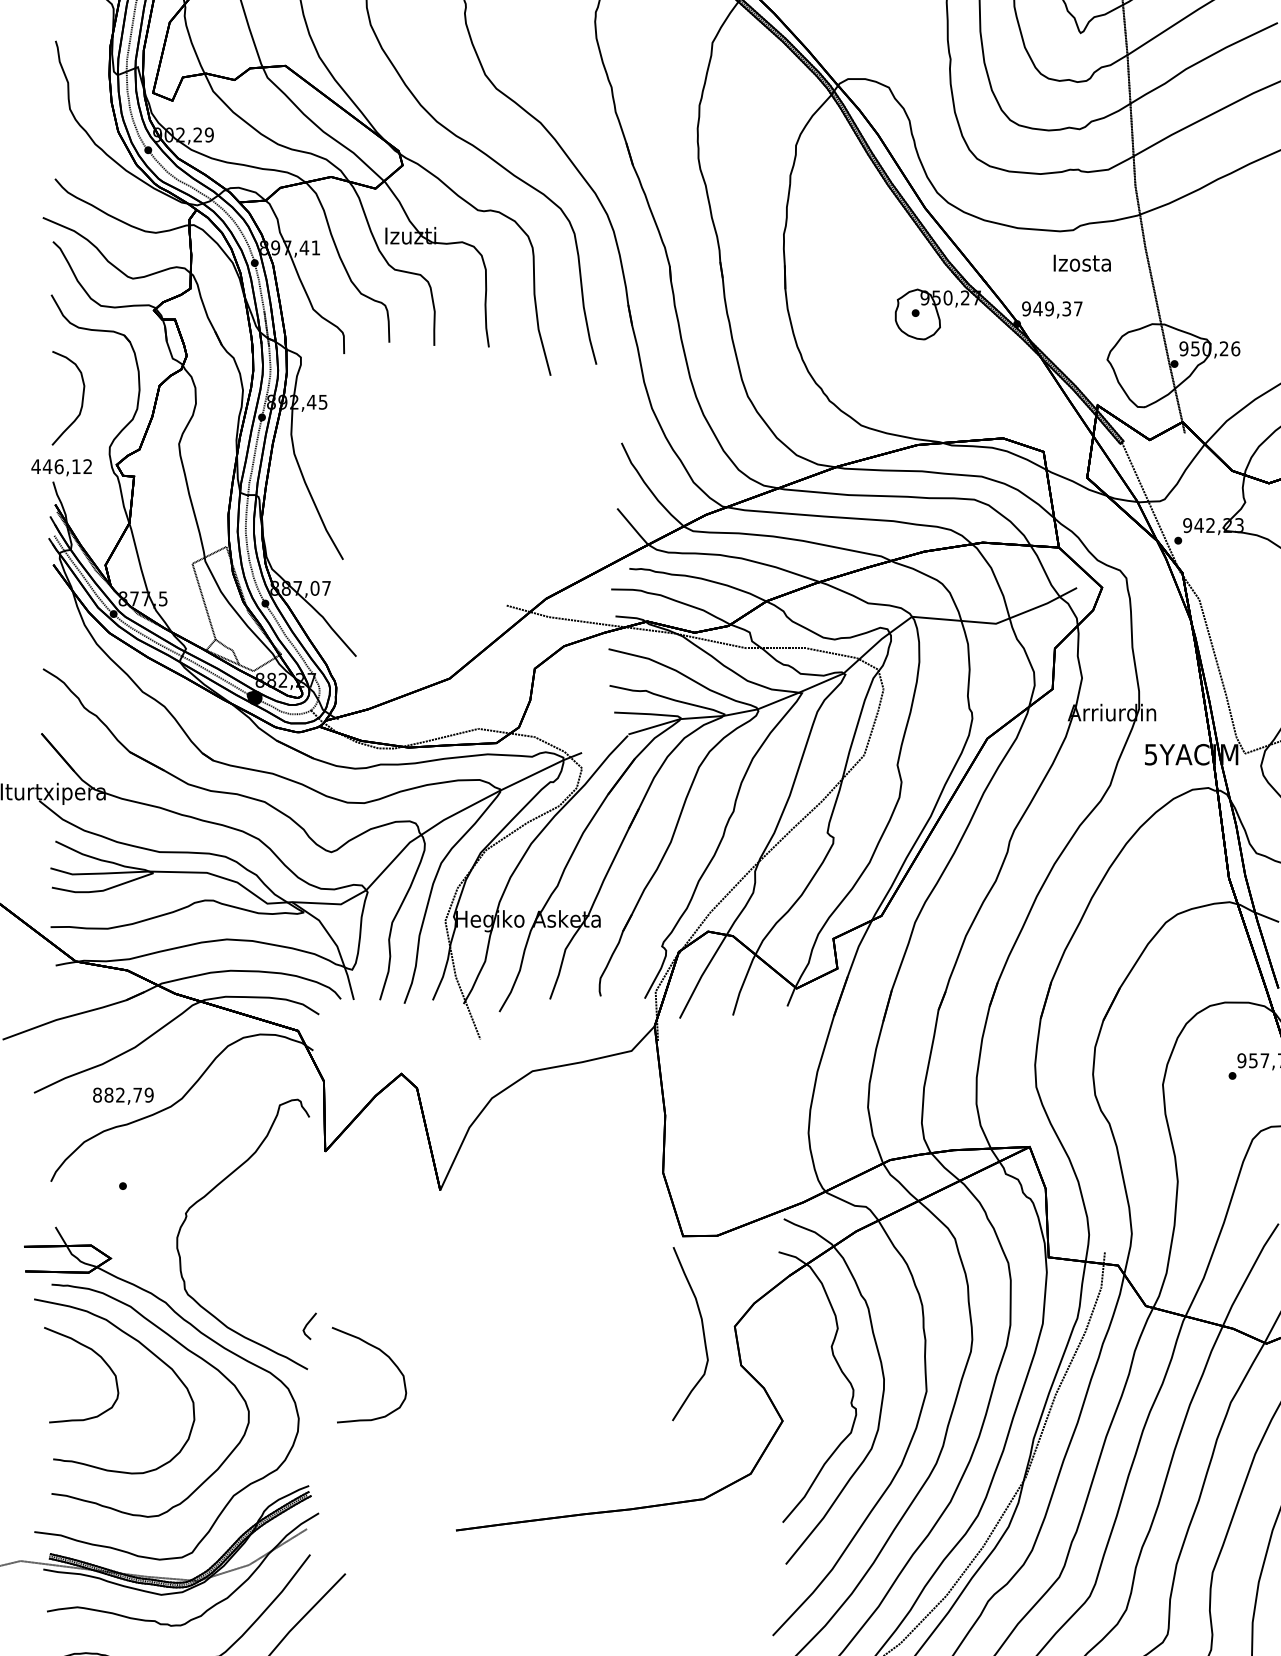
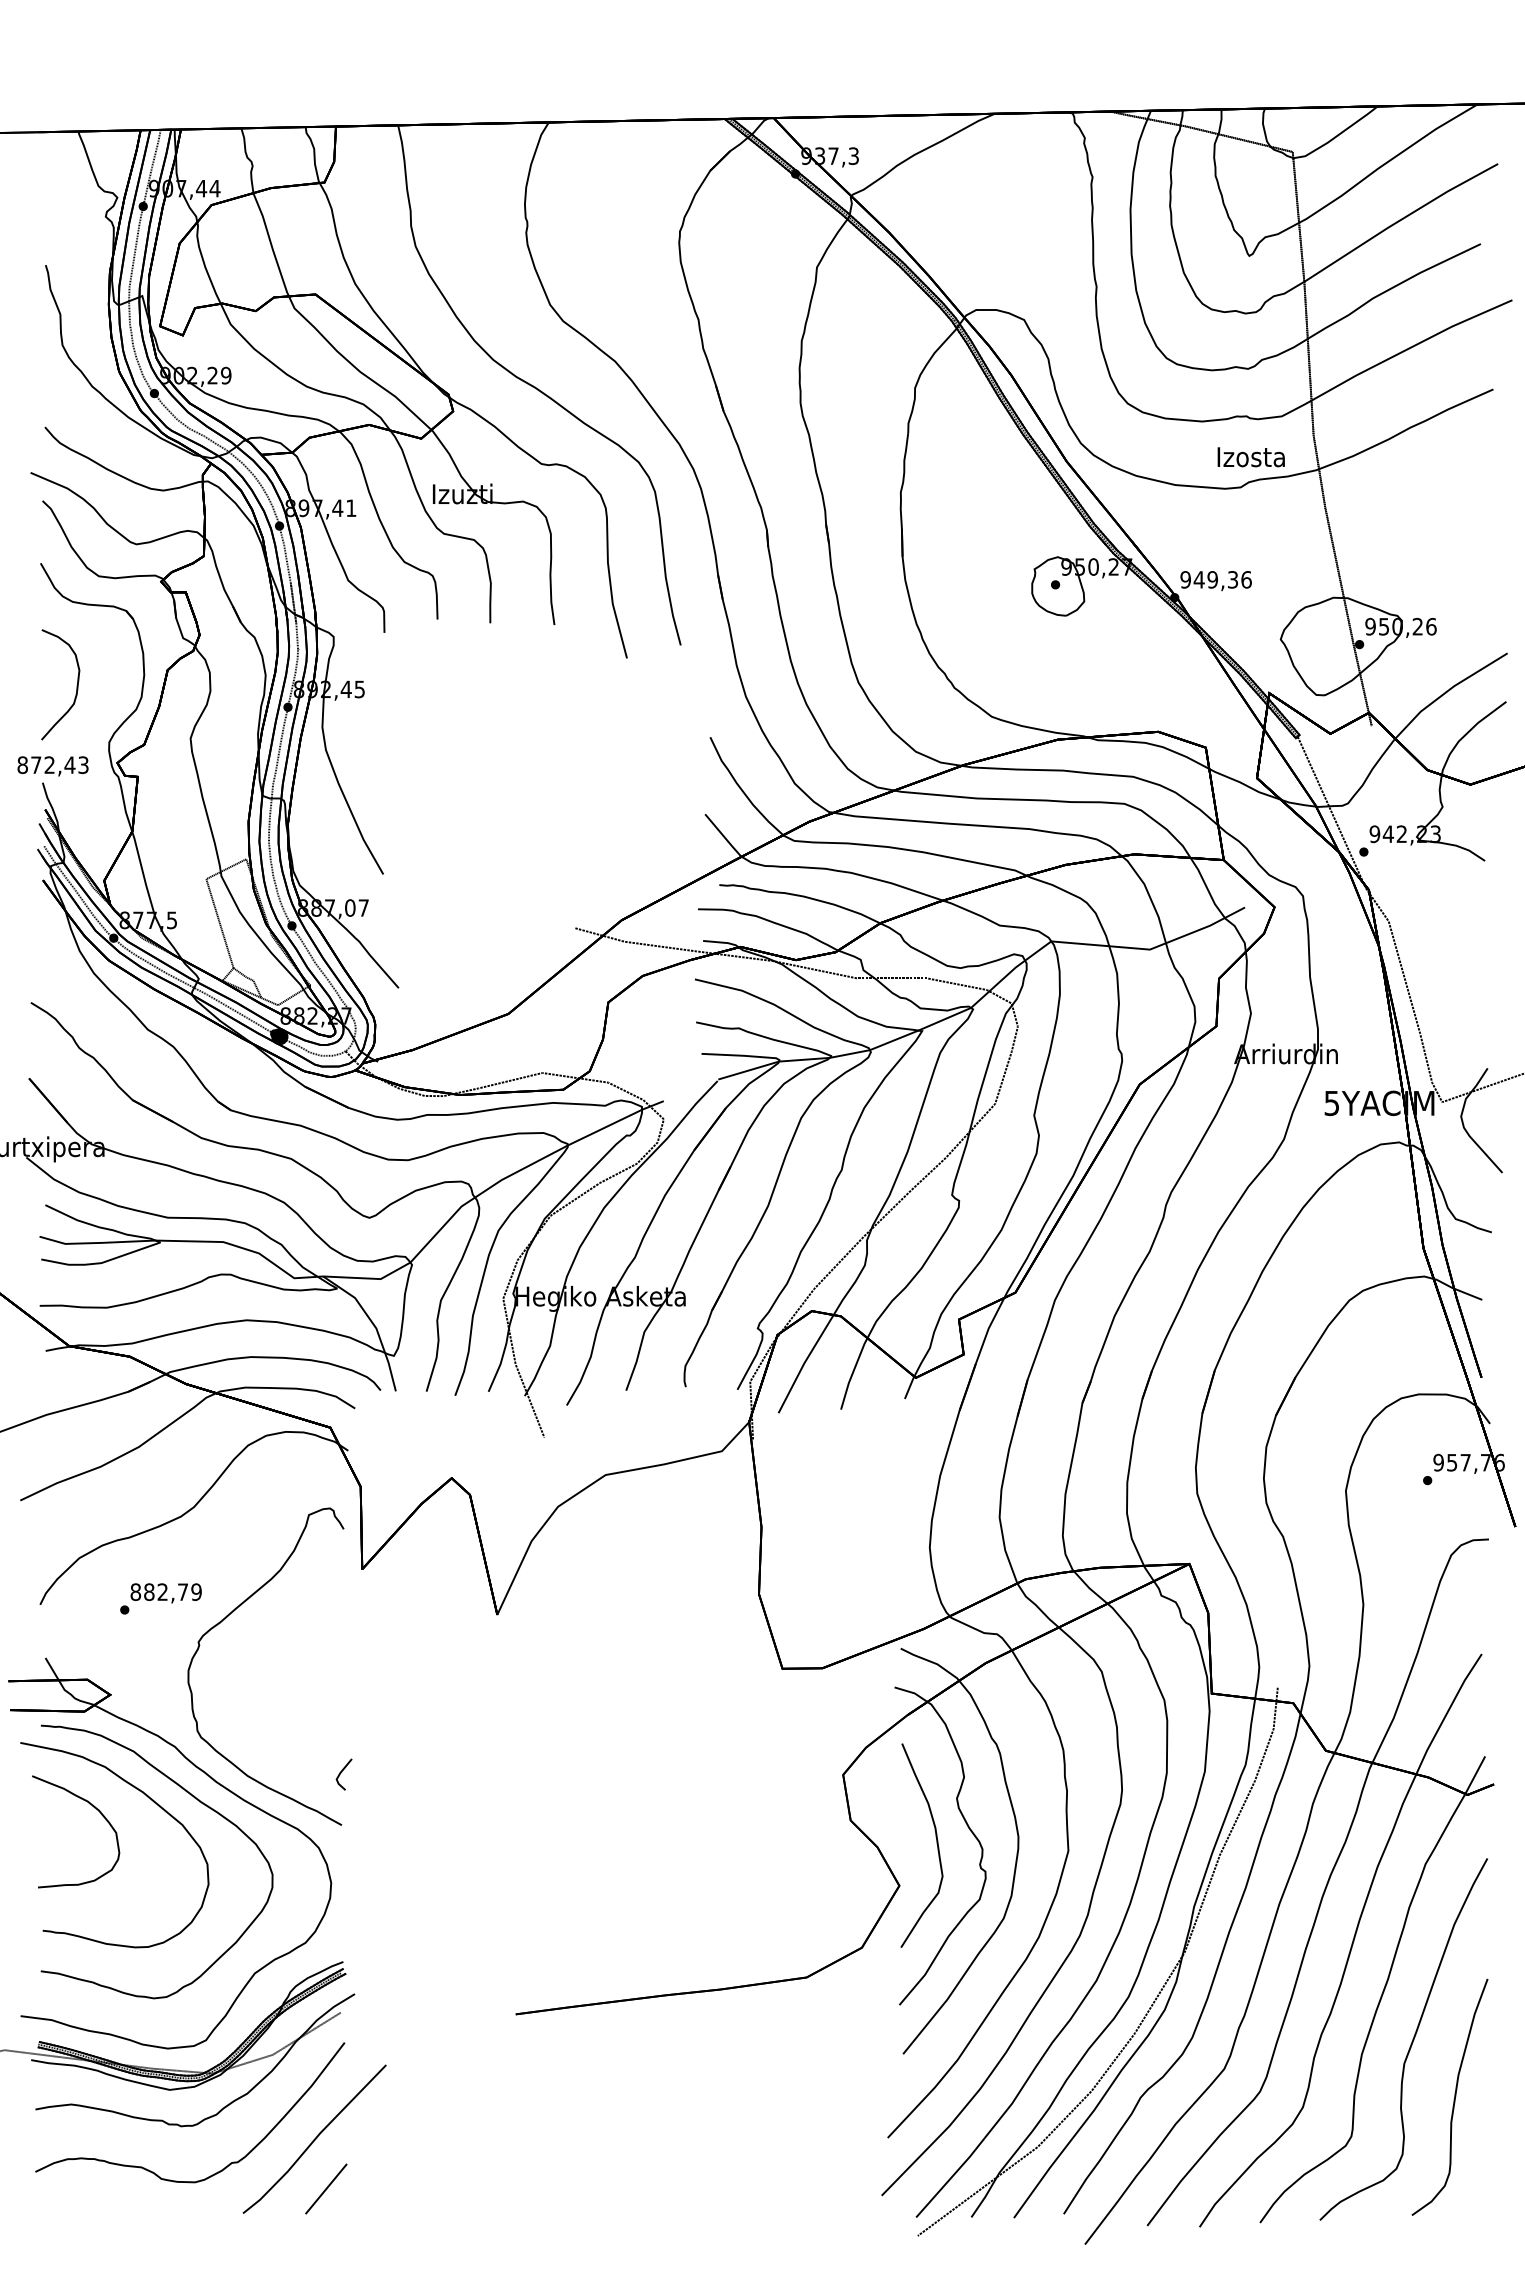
text: (1081, 263) -> (1250, 457), moved
text: (1078, 308) -> (1246, 579), 949,37 -> 949,36
text: (61, 466) -> (52, 765), 446,12 -> 872,43
text: (122, 1096) -> (165, 1593), moved
part: (702, 1333) -> (936, 1844), moved
part: (385, 1355) -> (432, 1808), removed

